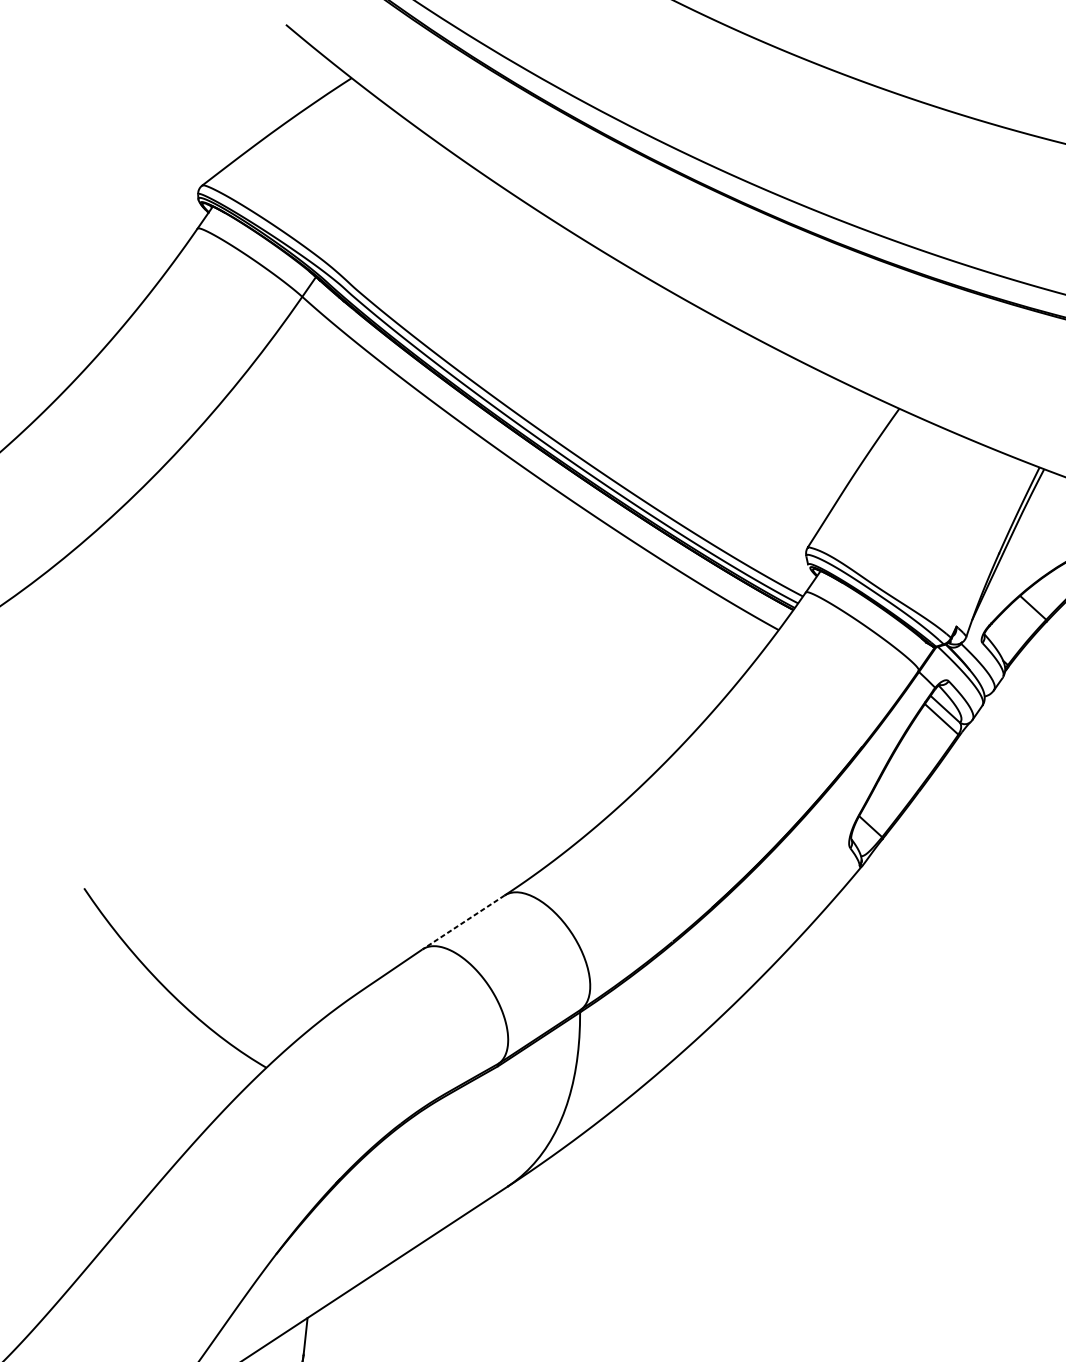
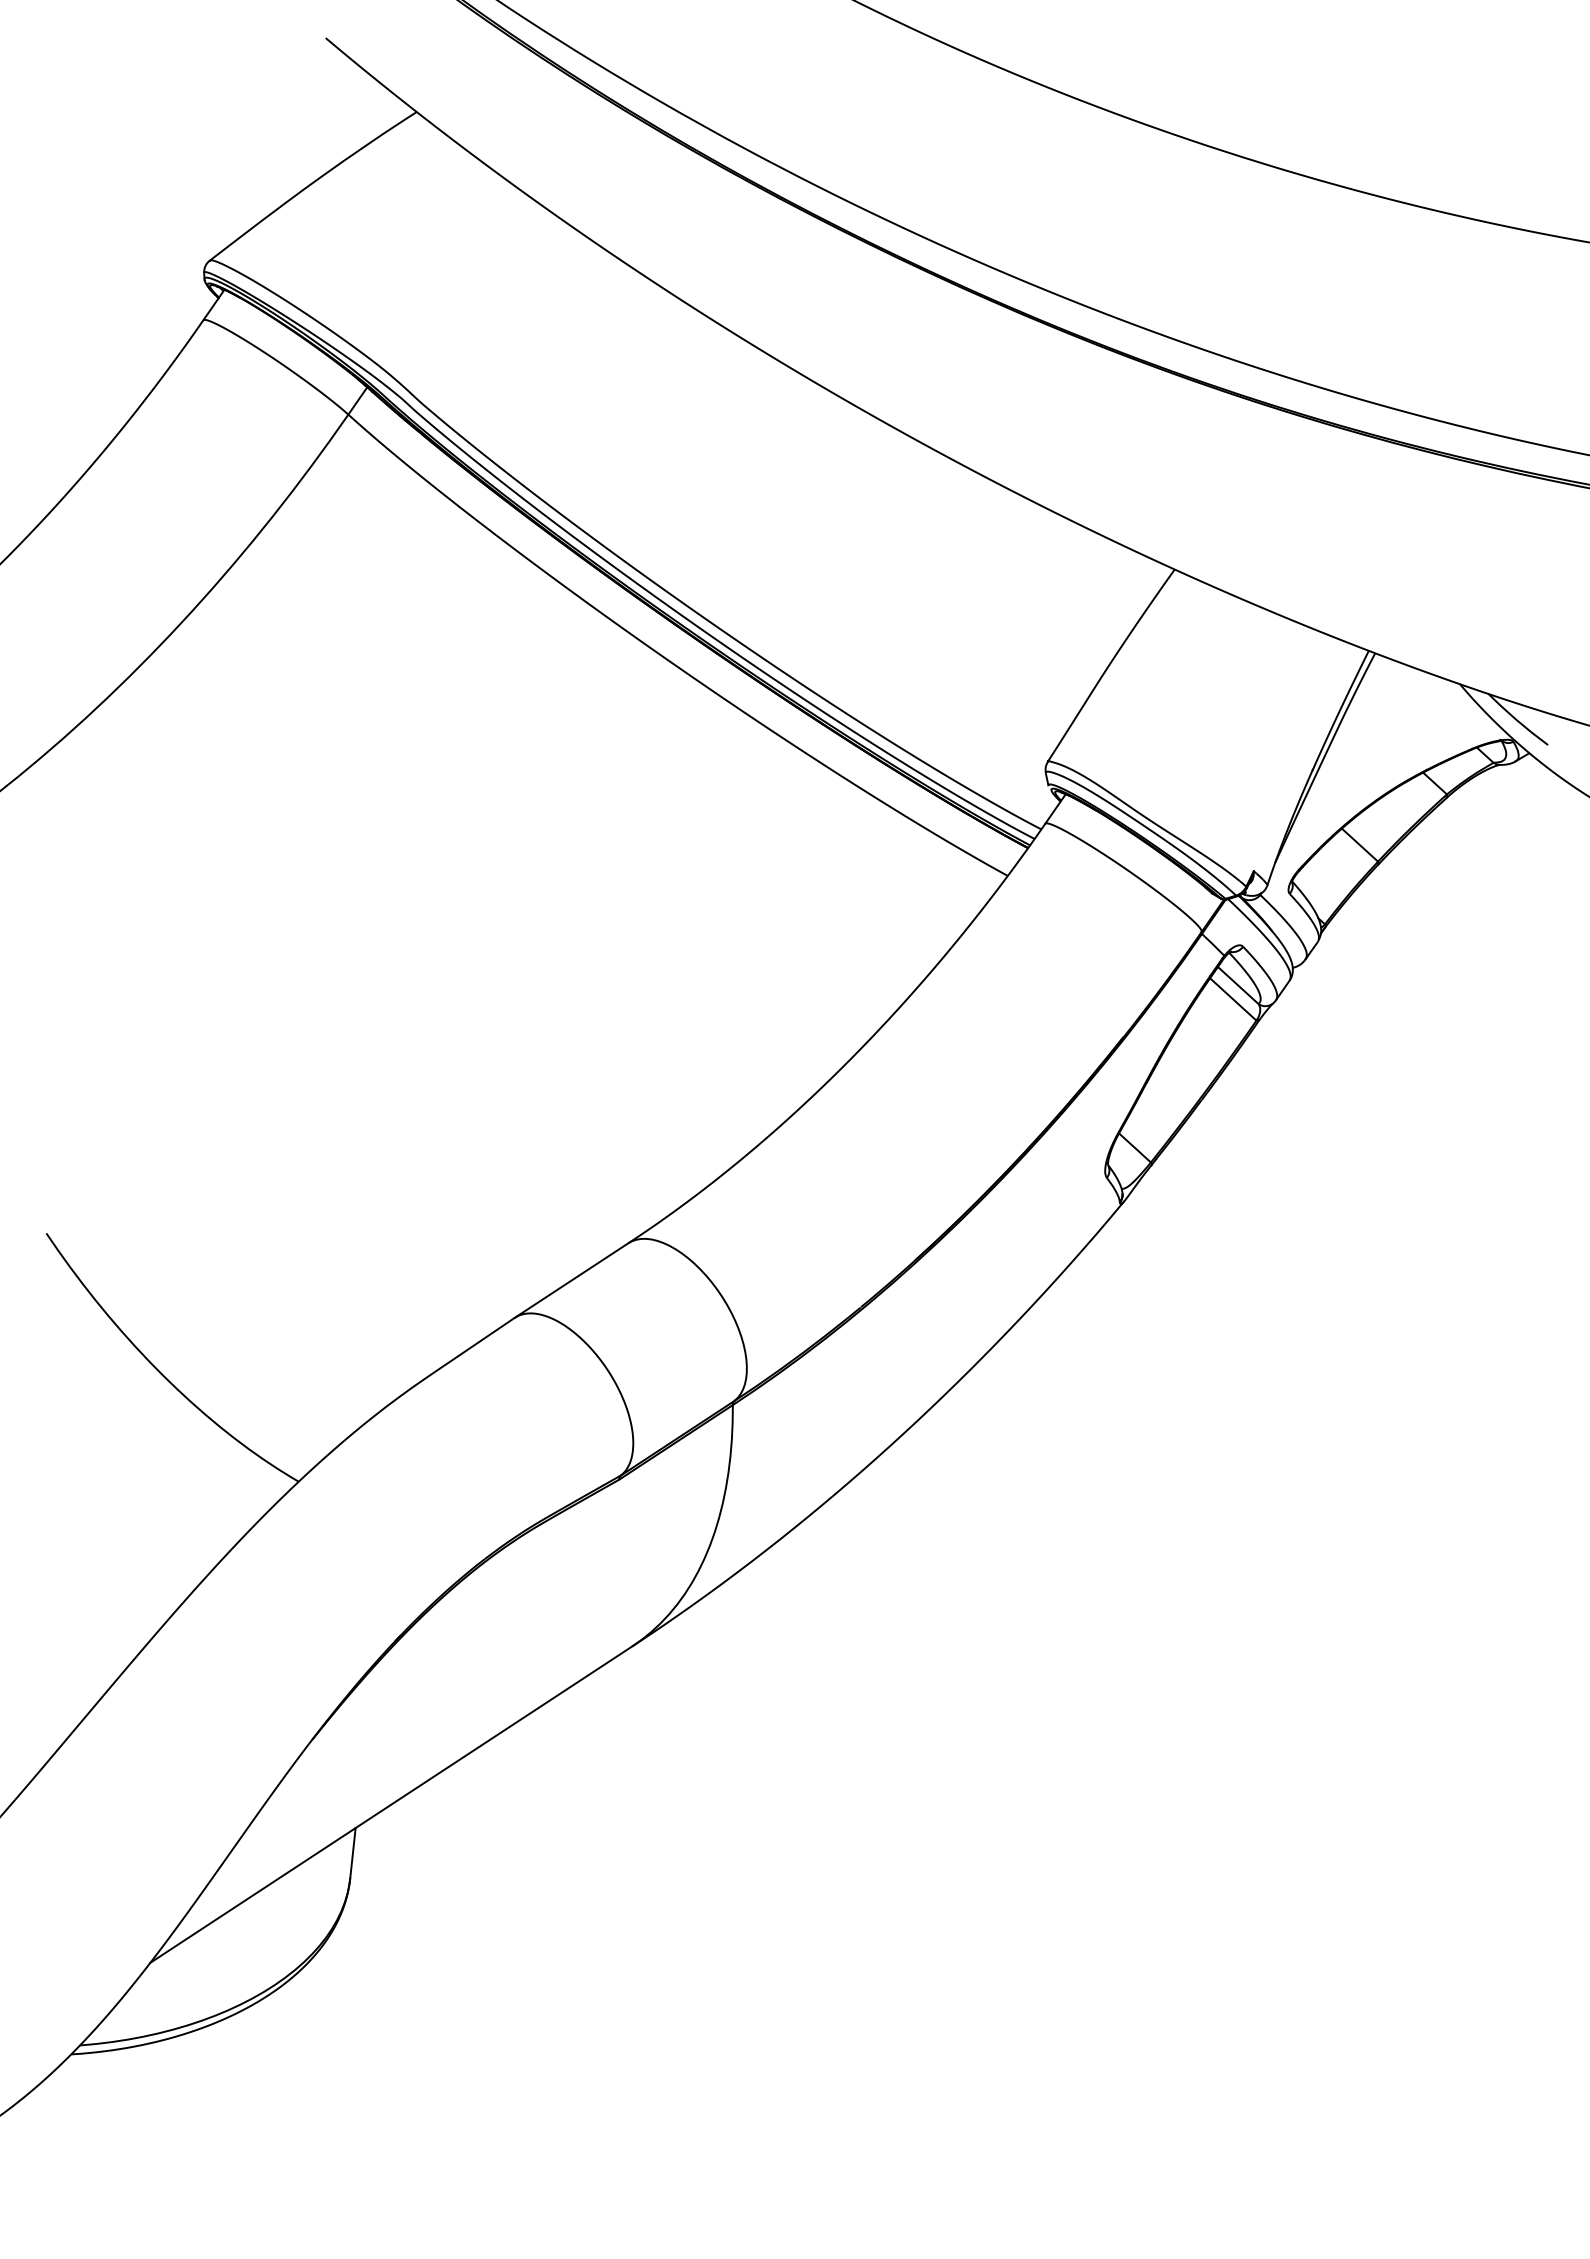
line: (463, 922) -> (571, 1280), dashed -> solid

